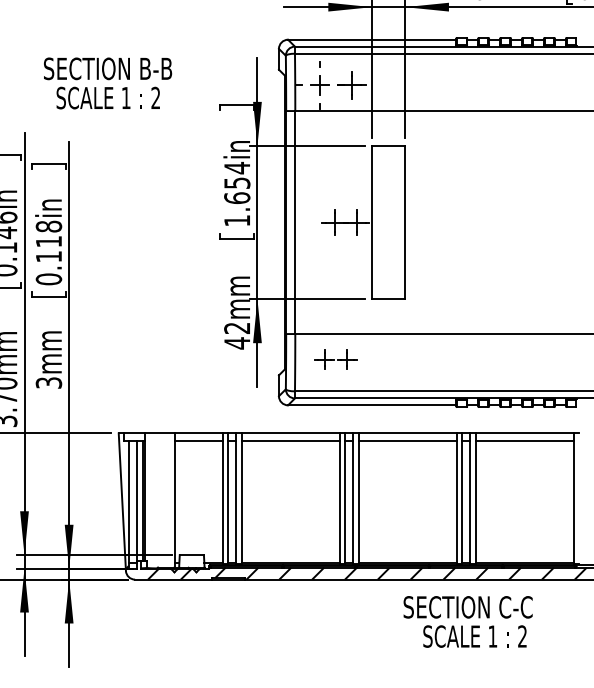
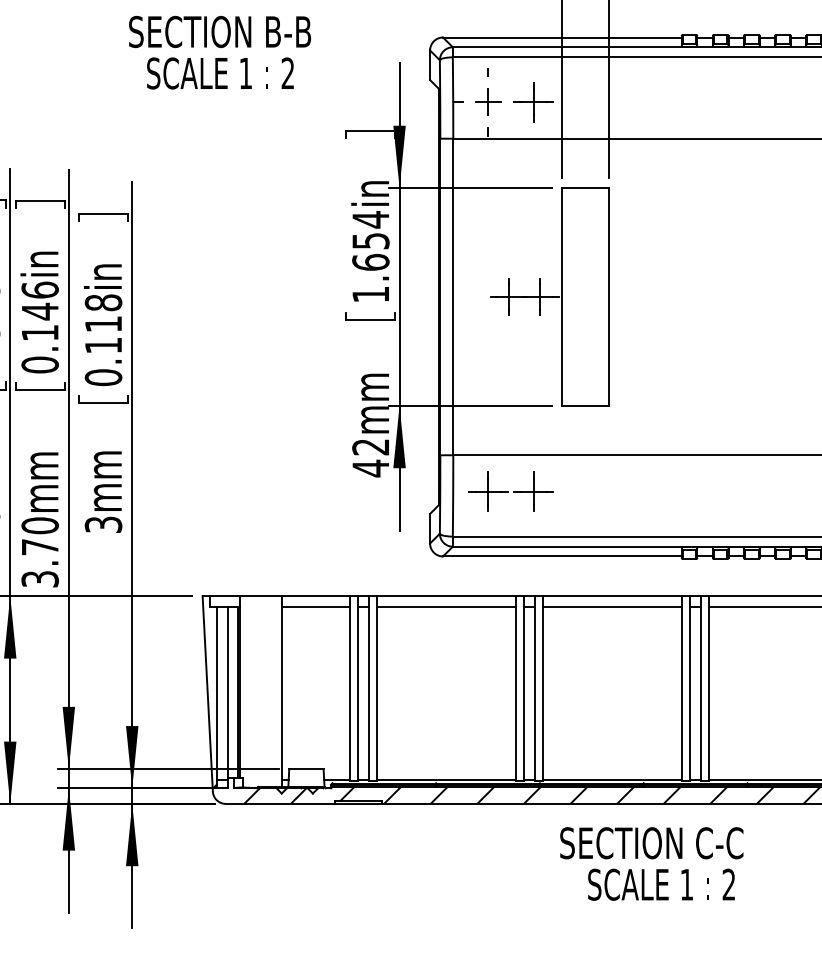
text: (108, 83) -> (220, 52), moved
part: (335, 359) -> (510, 491), size x1.43
text: (467, 621) -> (650, 863), moved

